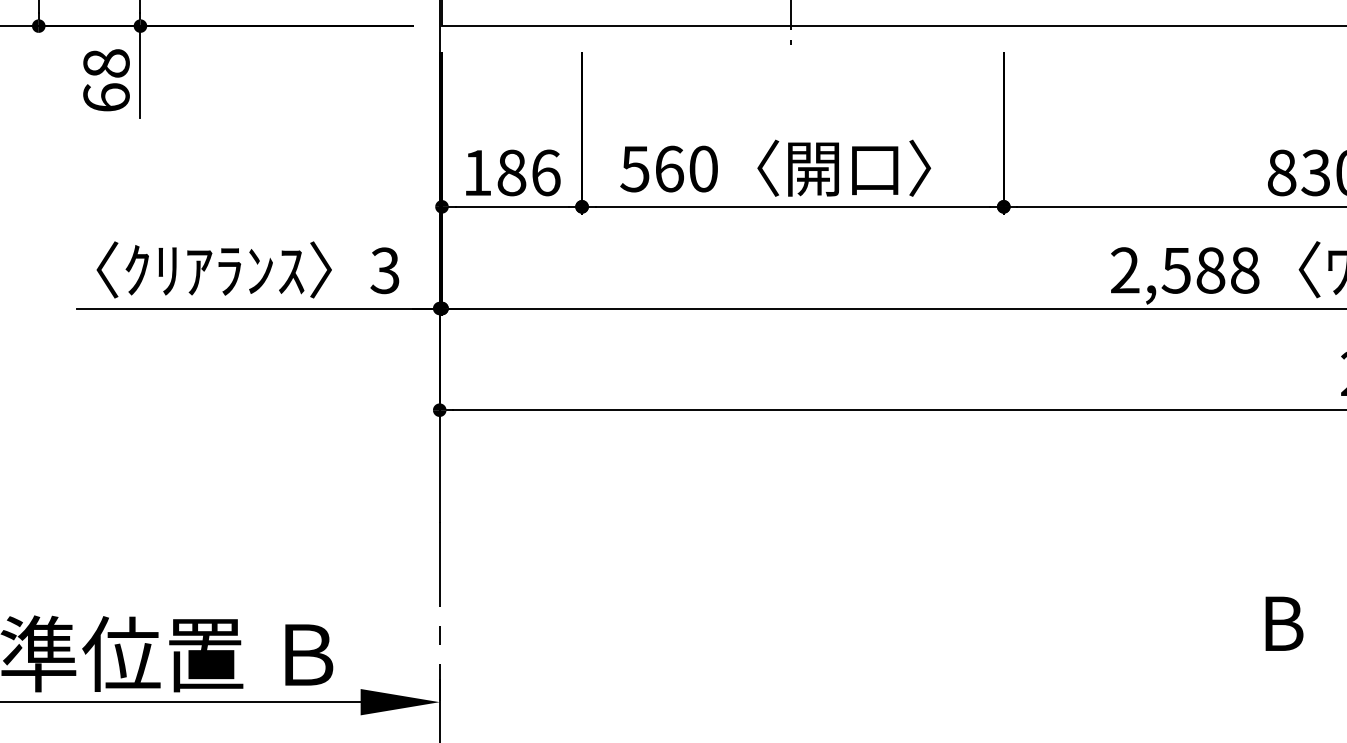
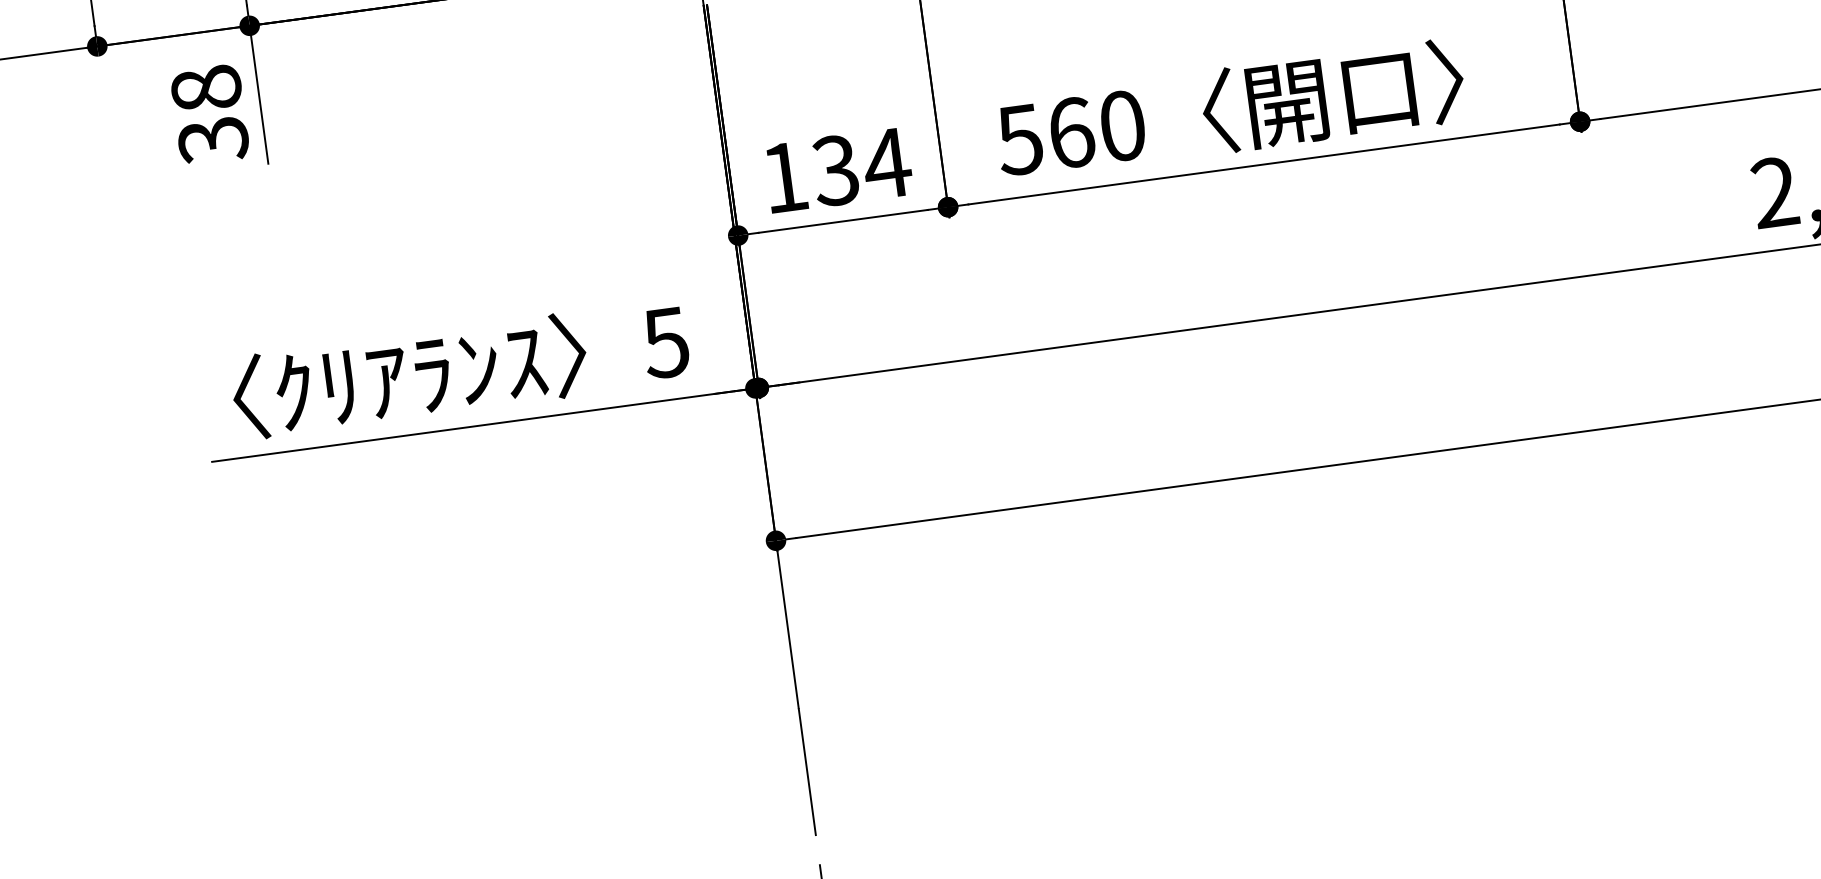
text: (106, 97) -> (213, 139), 68 -> 38
text: (529, 172) -> (862, 166), 186 -> 134
text: (384, 270) -> (664, 342), 3 -> 5

